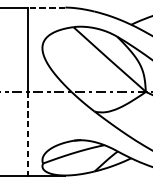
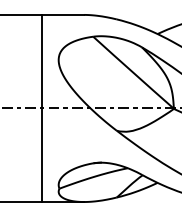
line: (45, 7) -> (62, 14), dashed -> solid
line: (27, 133) -> (42, 155), dashed -> solid

